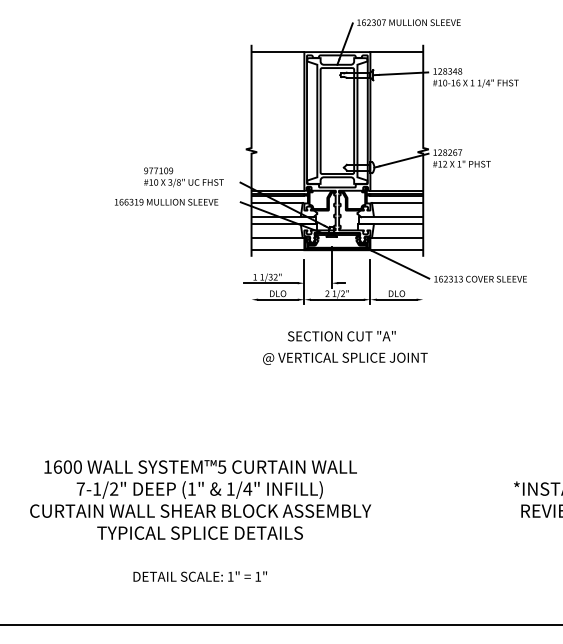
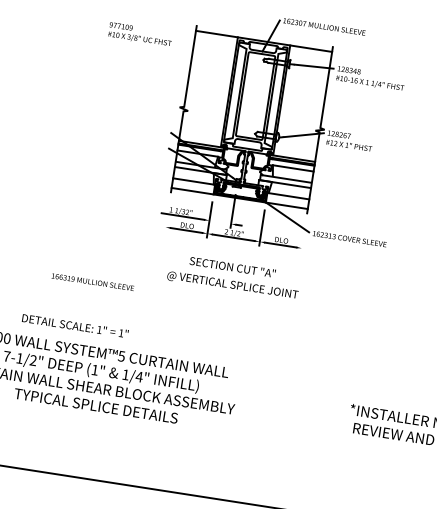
text: (183, 177) -> (140, 34), moved
text: (166, 201) -> (92, 281), moved
text: (199, 576) -> (74, 325), moved

